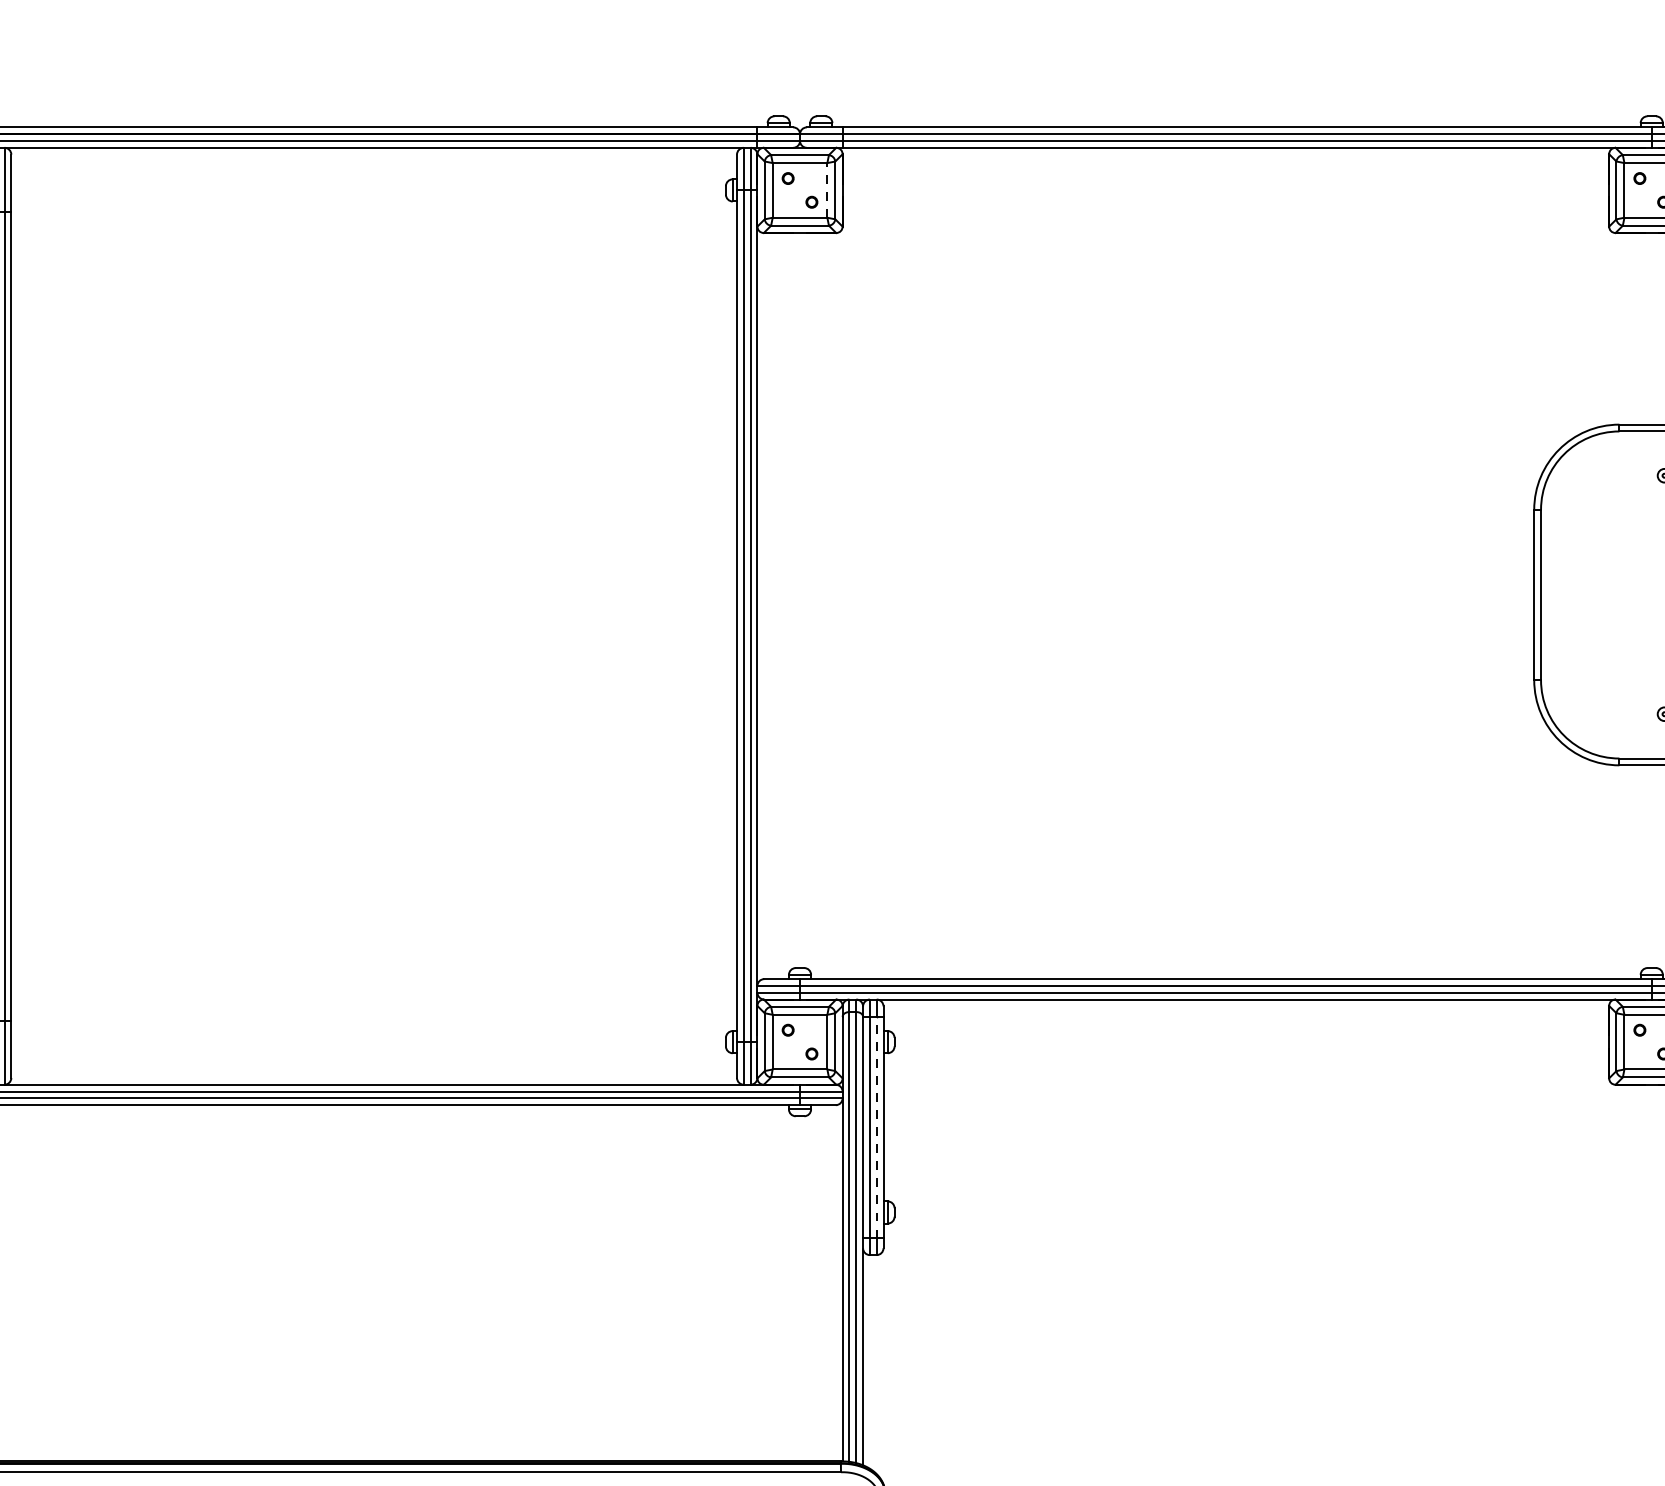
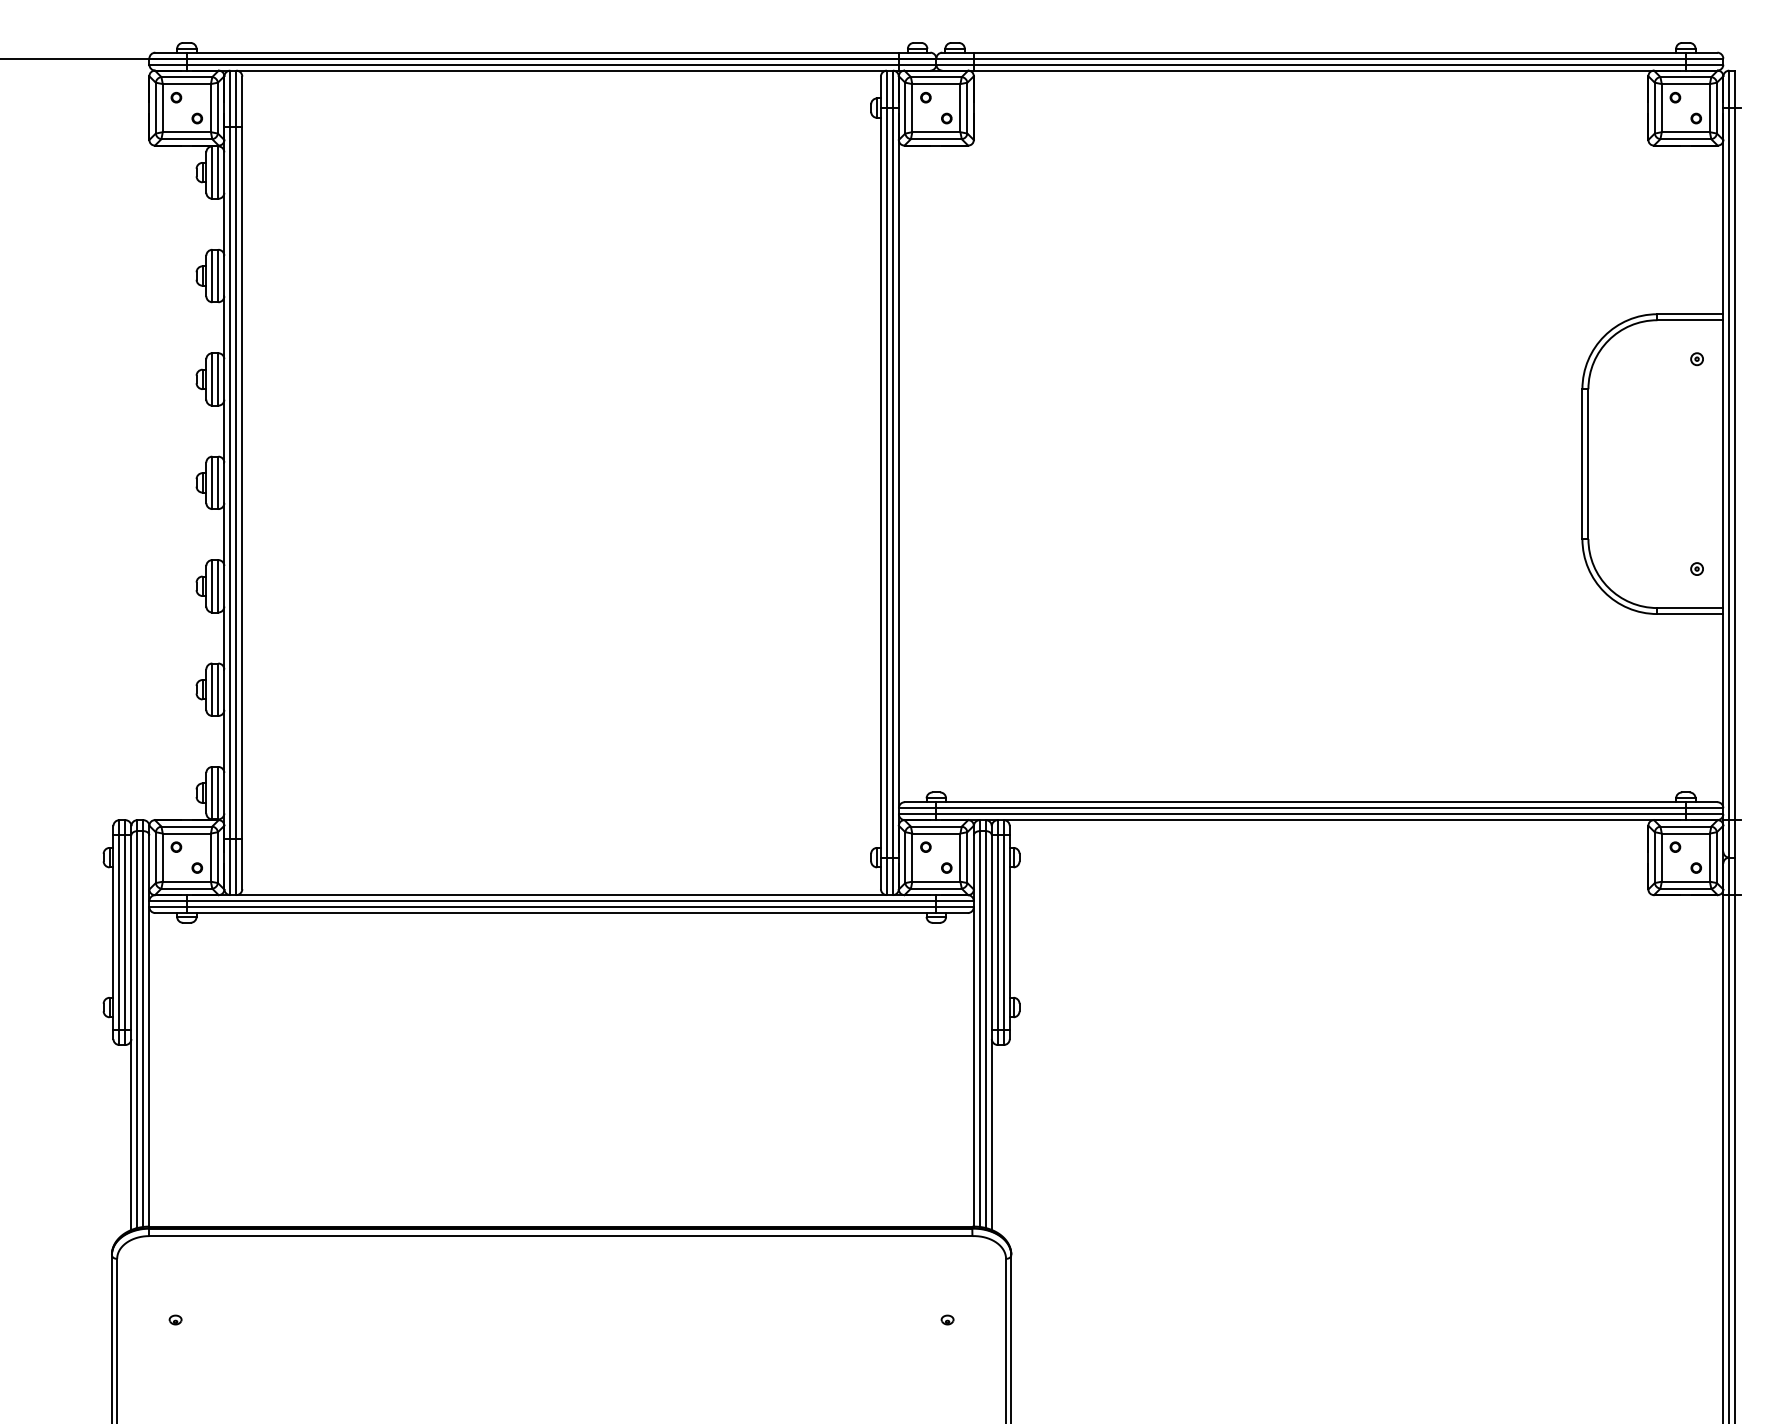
line: (827, 189) -> (960, 107), dashed -> solid
line: (876, 1127) -> (1003, 932), dashed -> solid

